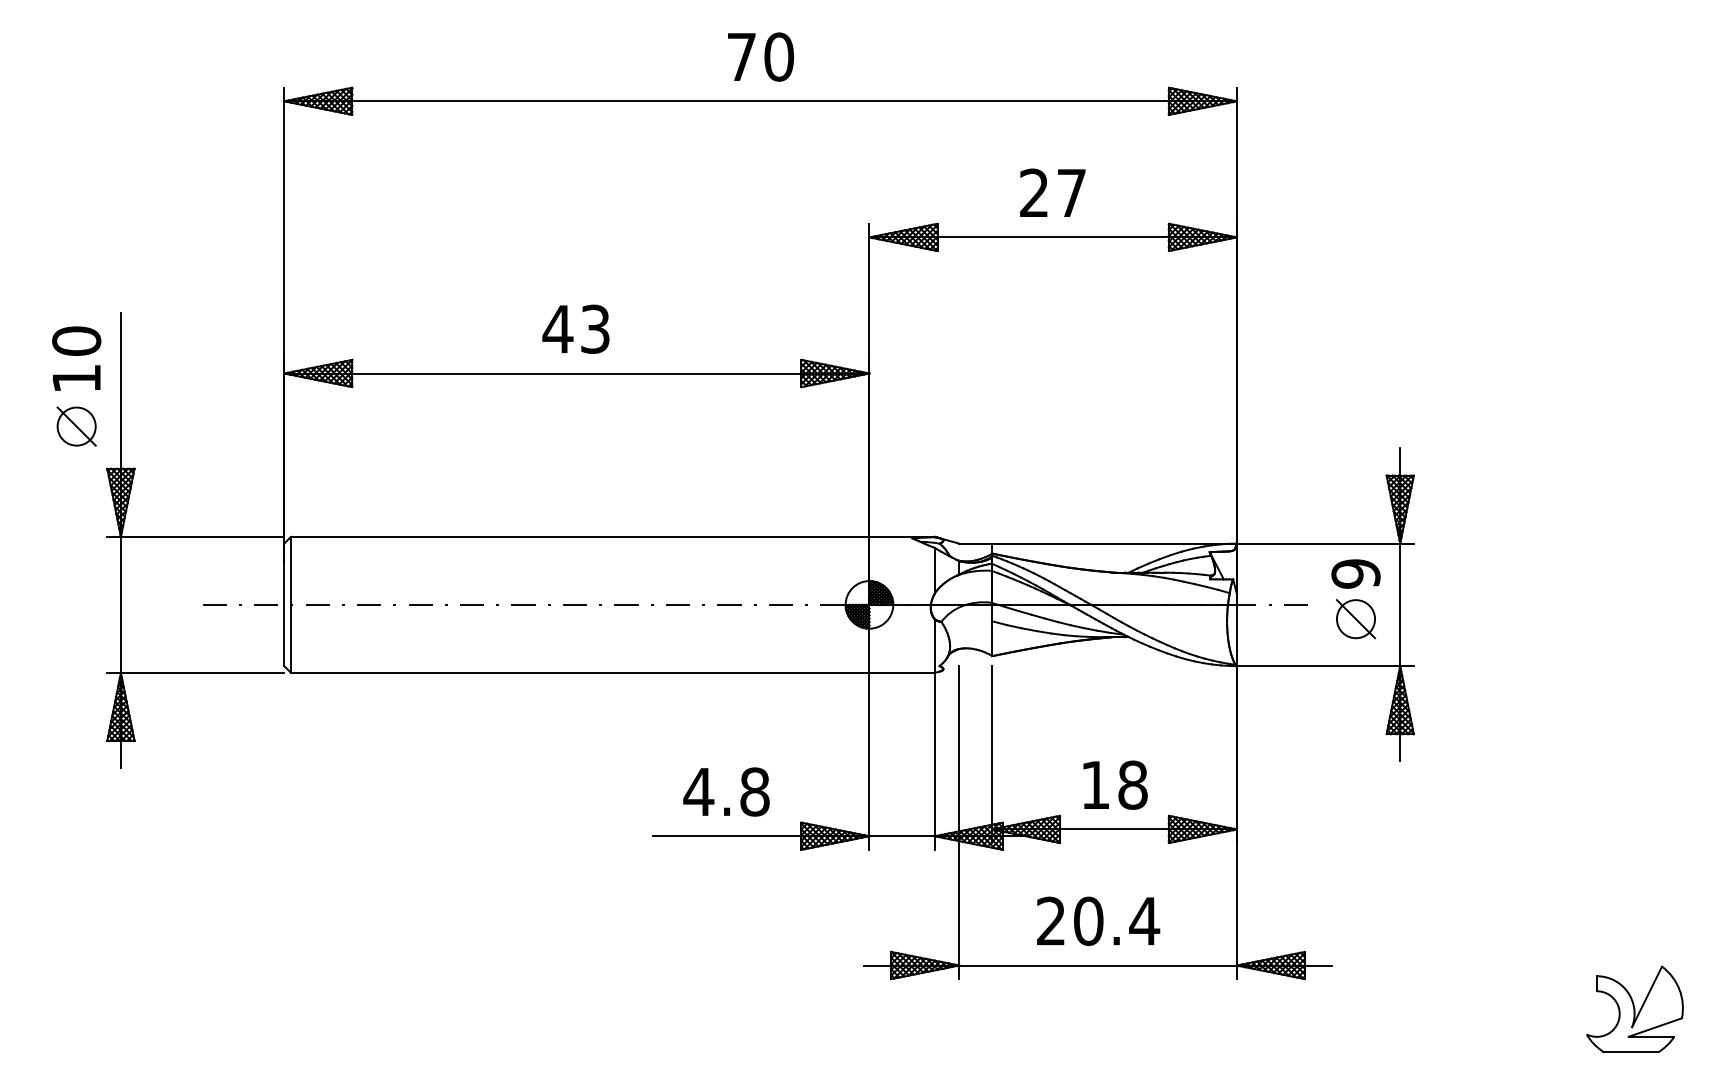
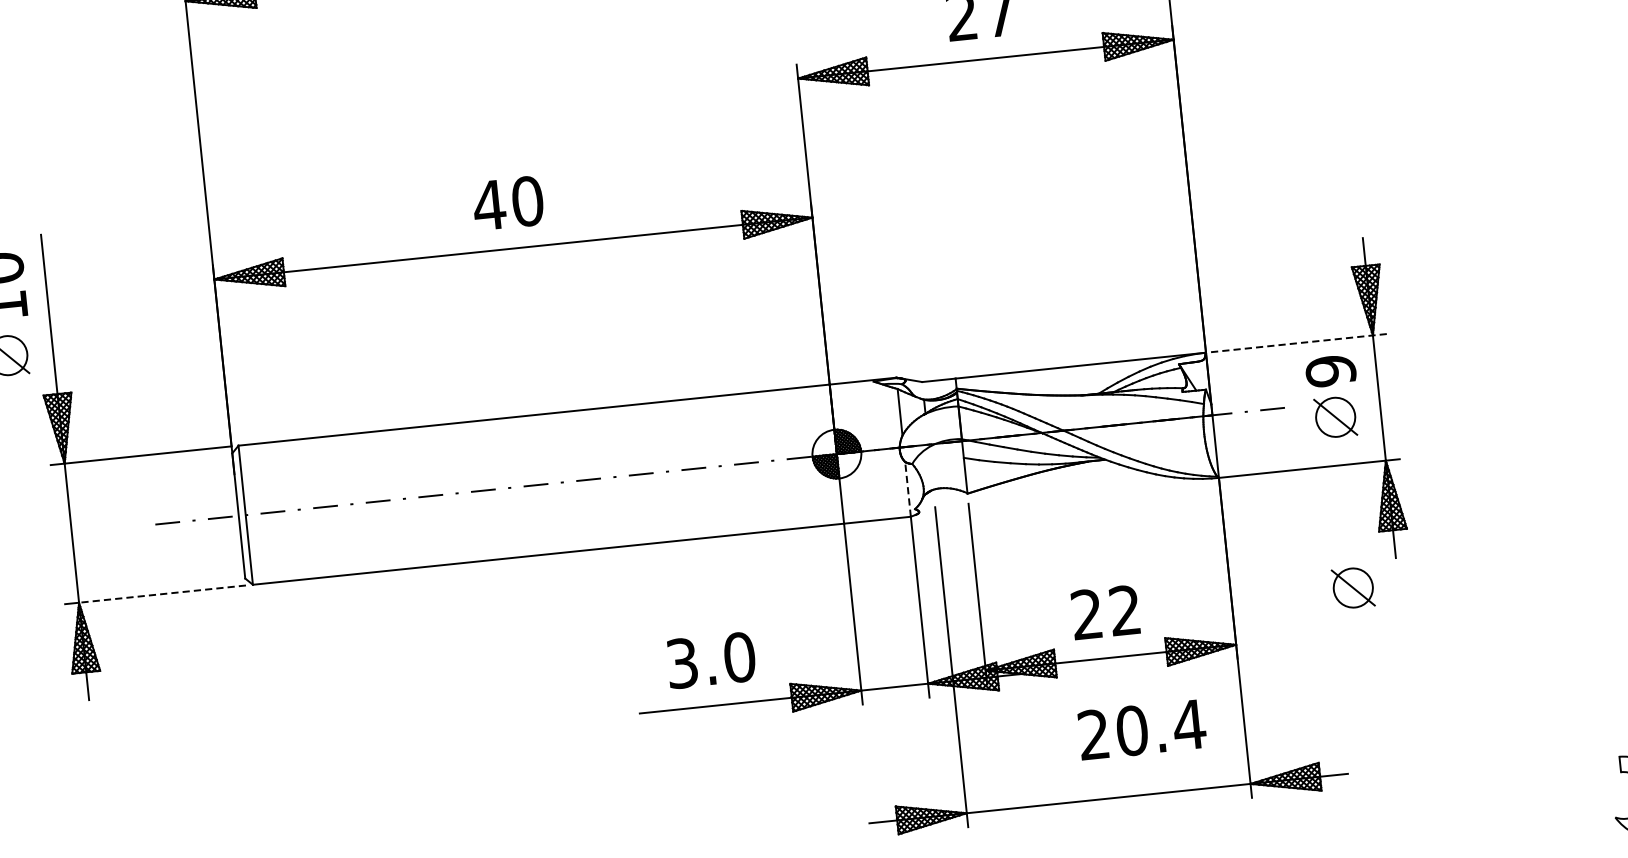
text: (595, 328) -> (527, 200), 43 -> 40
line: (1324, 543) -> (1295, 343), solid -> dashed
line: (934, 646) -> (907, 489), solid -> dashed
line: (202, 672) -> (162, 593), solid -> dashed
text: (1114, 784) -> (1106, 611), 18 -> 22
part: (1355, 786) -> (1352, 588), added
text: (726, 791) -> (710, 659), 4.8 -> 3.0
text: (1098, 920) -> (1142, 728), moved

